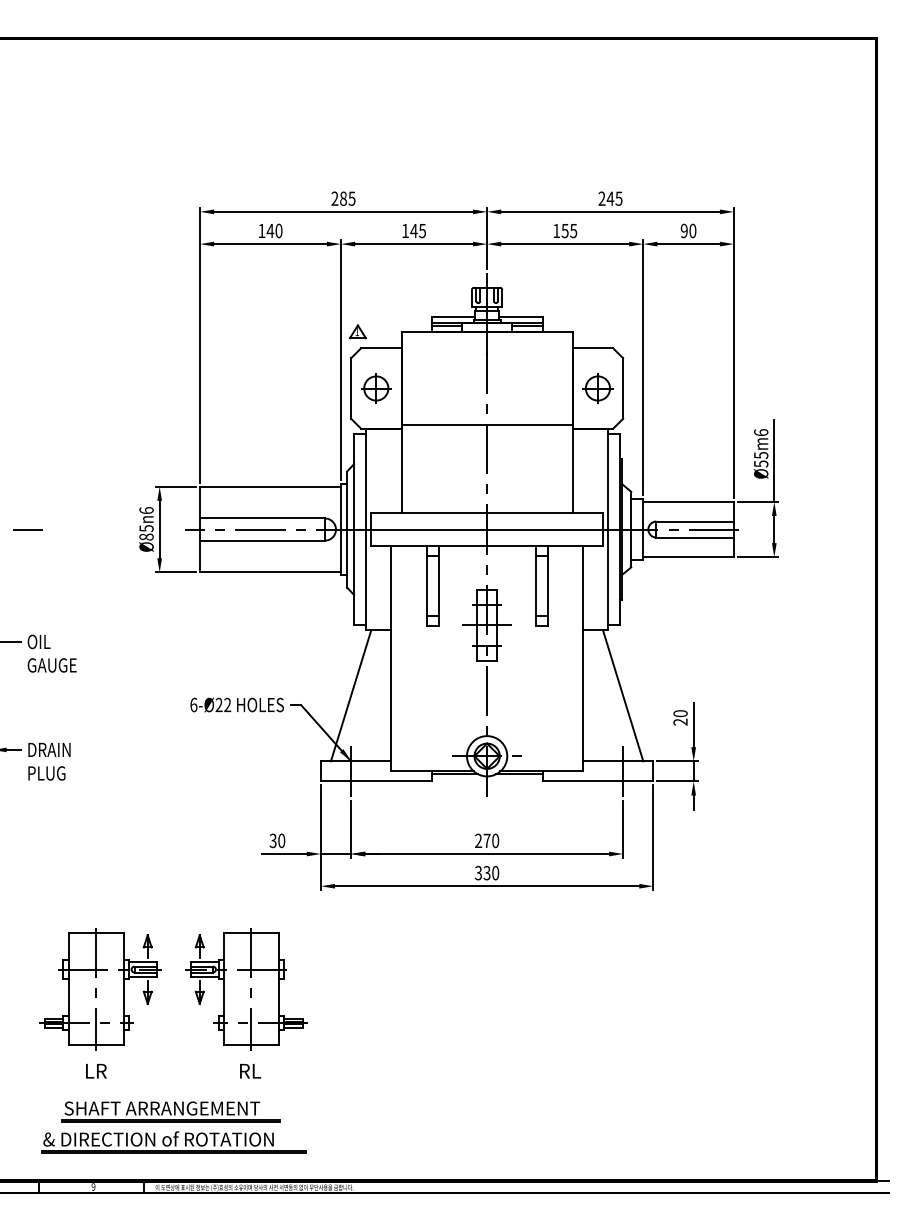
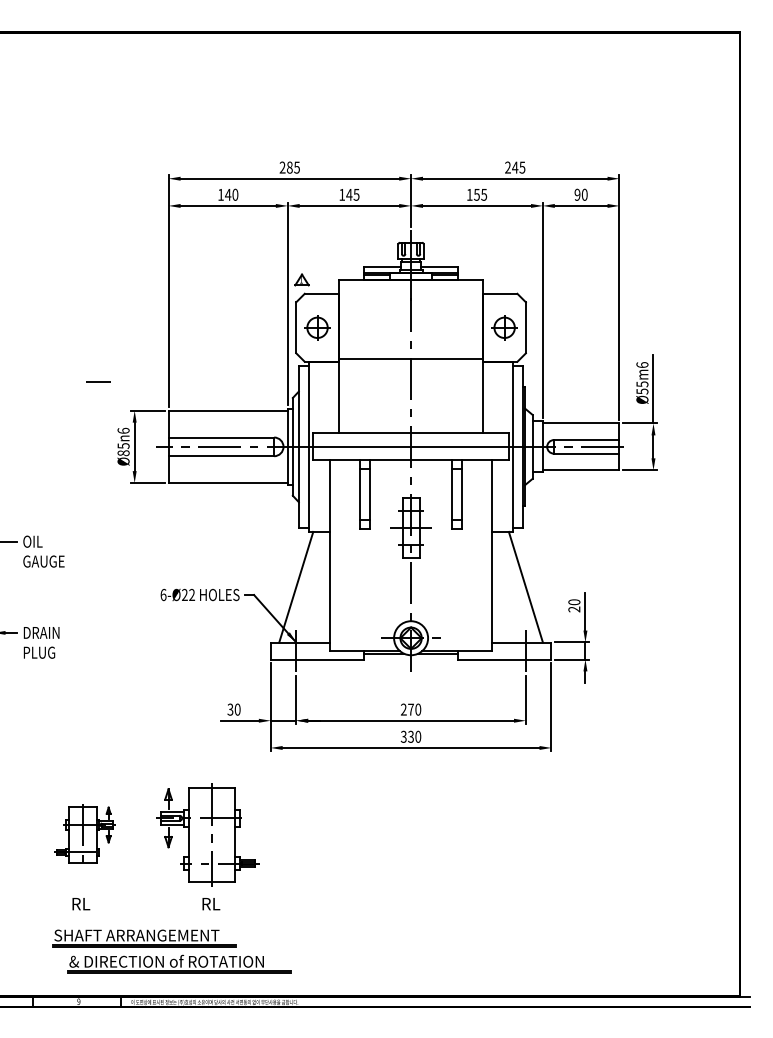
line: (27, 529) -> (98, 381), moved
part: (100, 989) -> (84, 835), size x0.6
text: (96, 1070) -> (81, 903), LR -> RL
part: (173, 1142) -> (179, 964), moved

